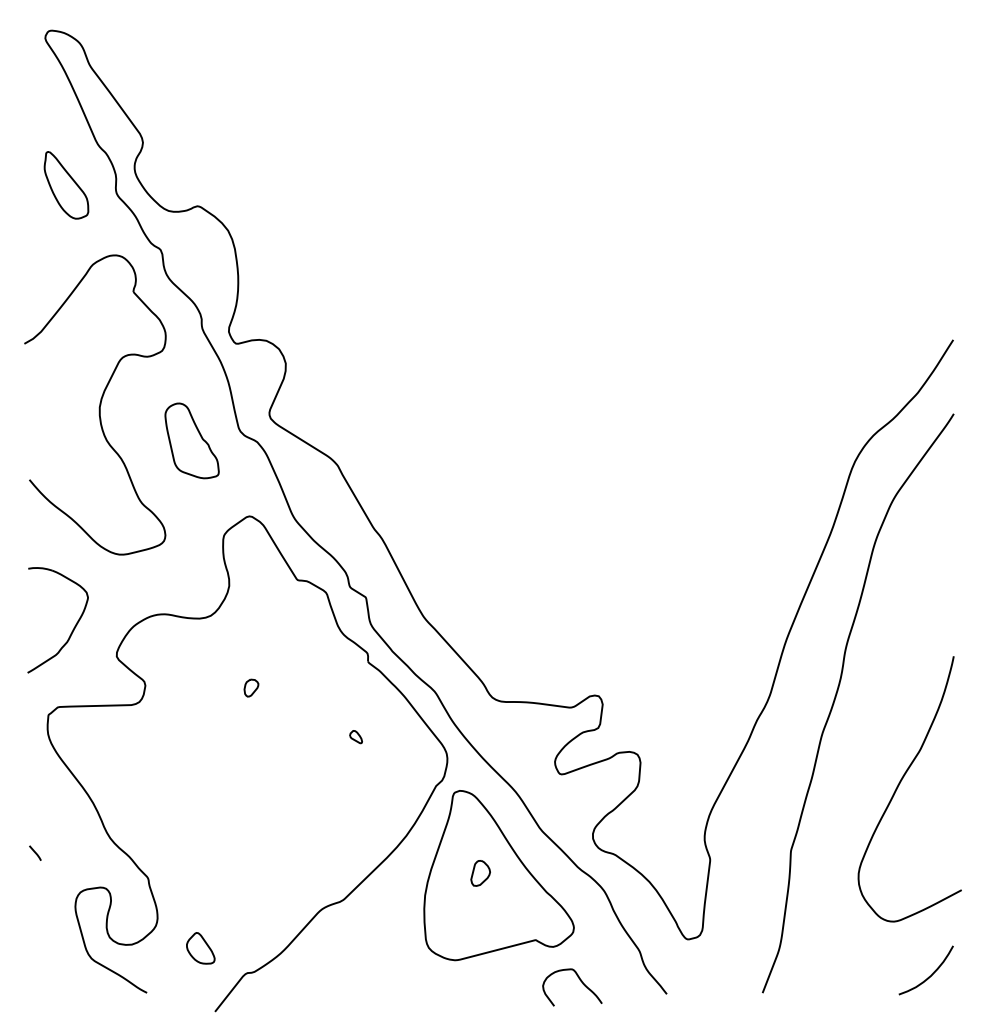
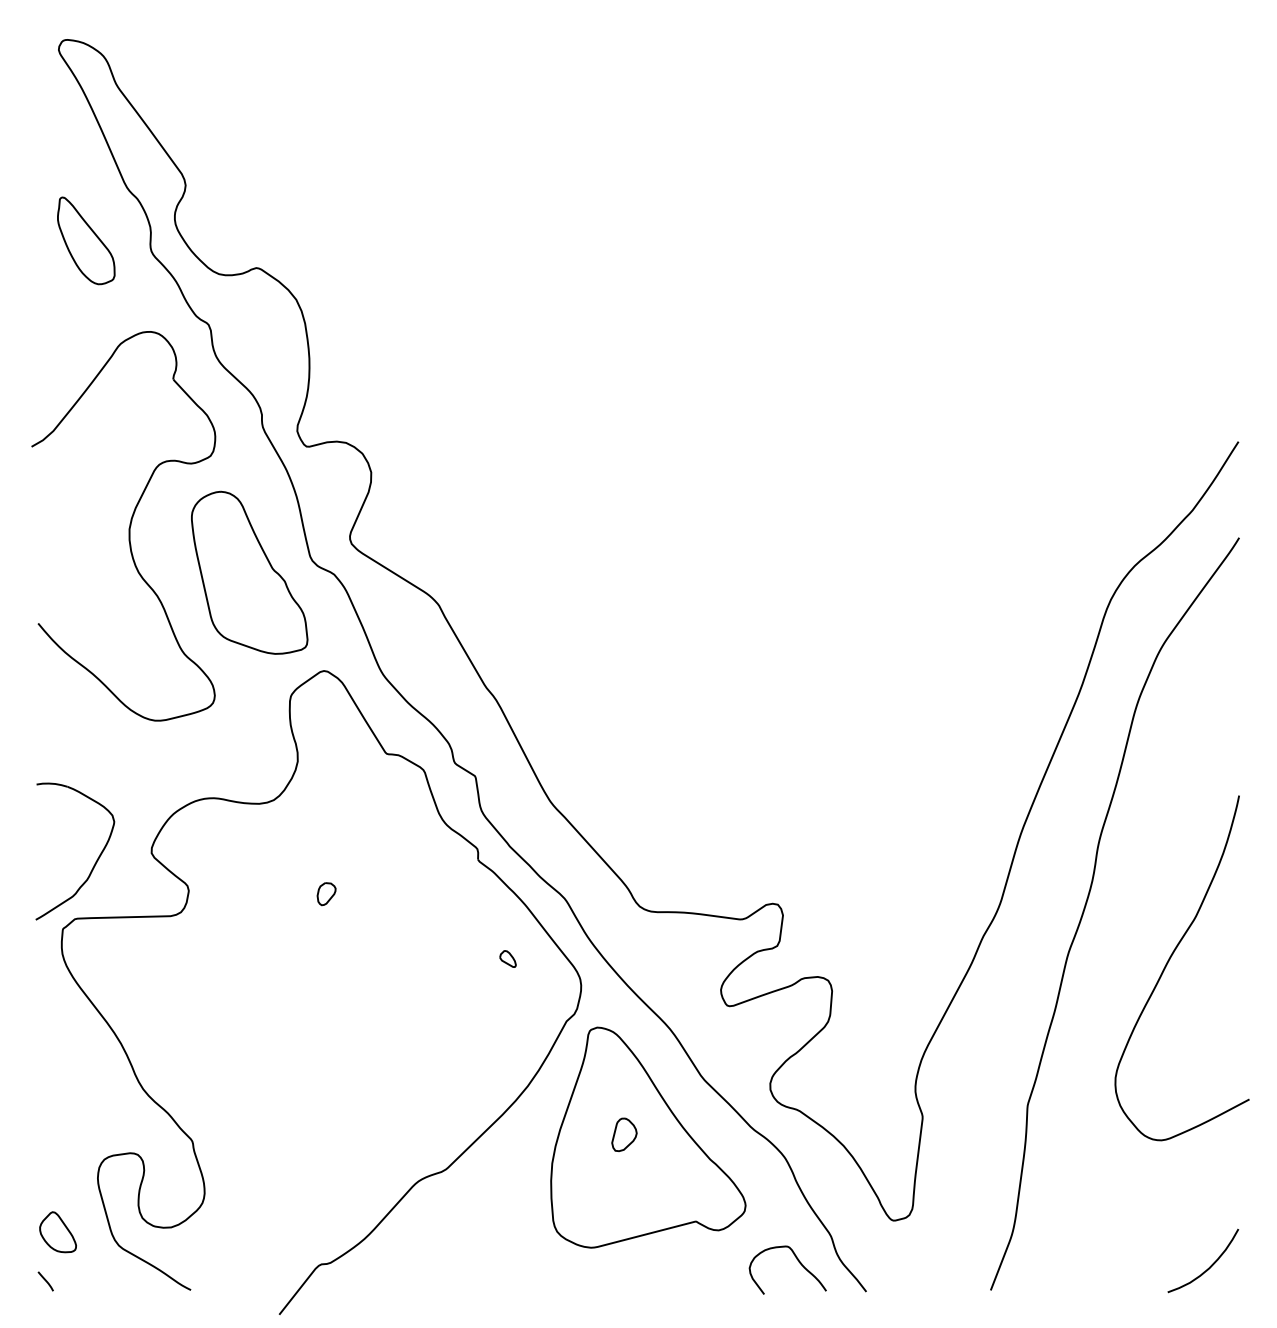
part: (191, 440) -> (248, 572), size x1.67
part: (73, 627) -> (95, 860), moved
part: (355, 737) -> (507, 959), moved
curve: (899, 785) -> (1168, 963), moved
line: (35, 852) -> (46, 1280), moved
part: (200, 948) -> (57, 1232), moved
curve: (579, 980) -> (797, 1261), moved

